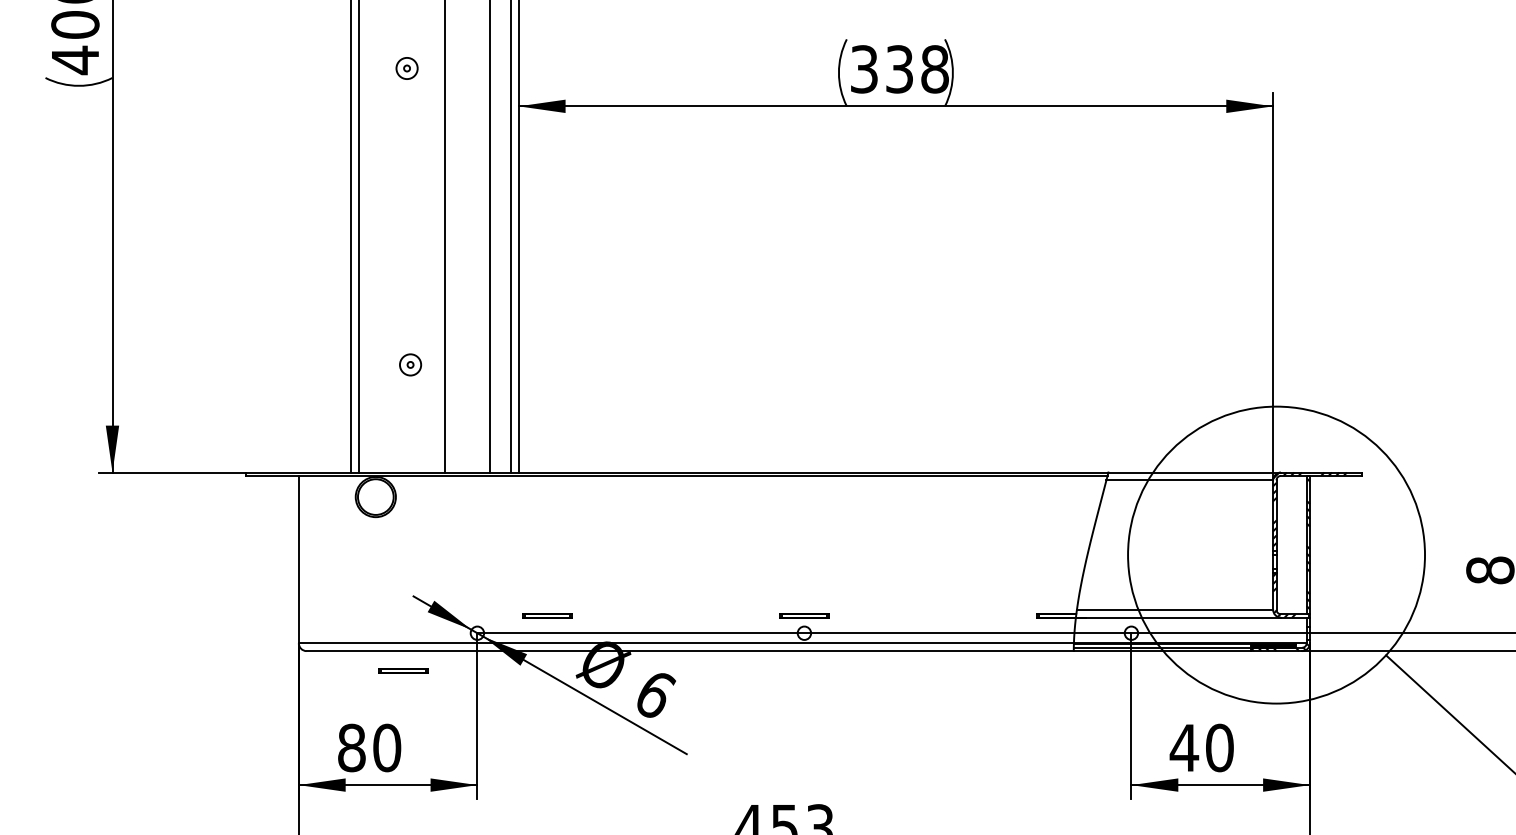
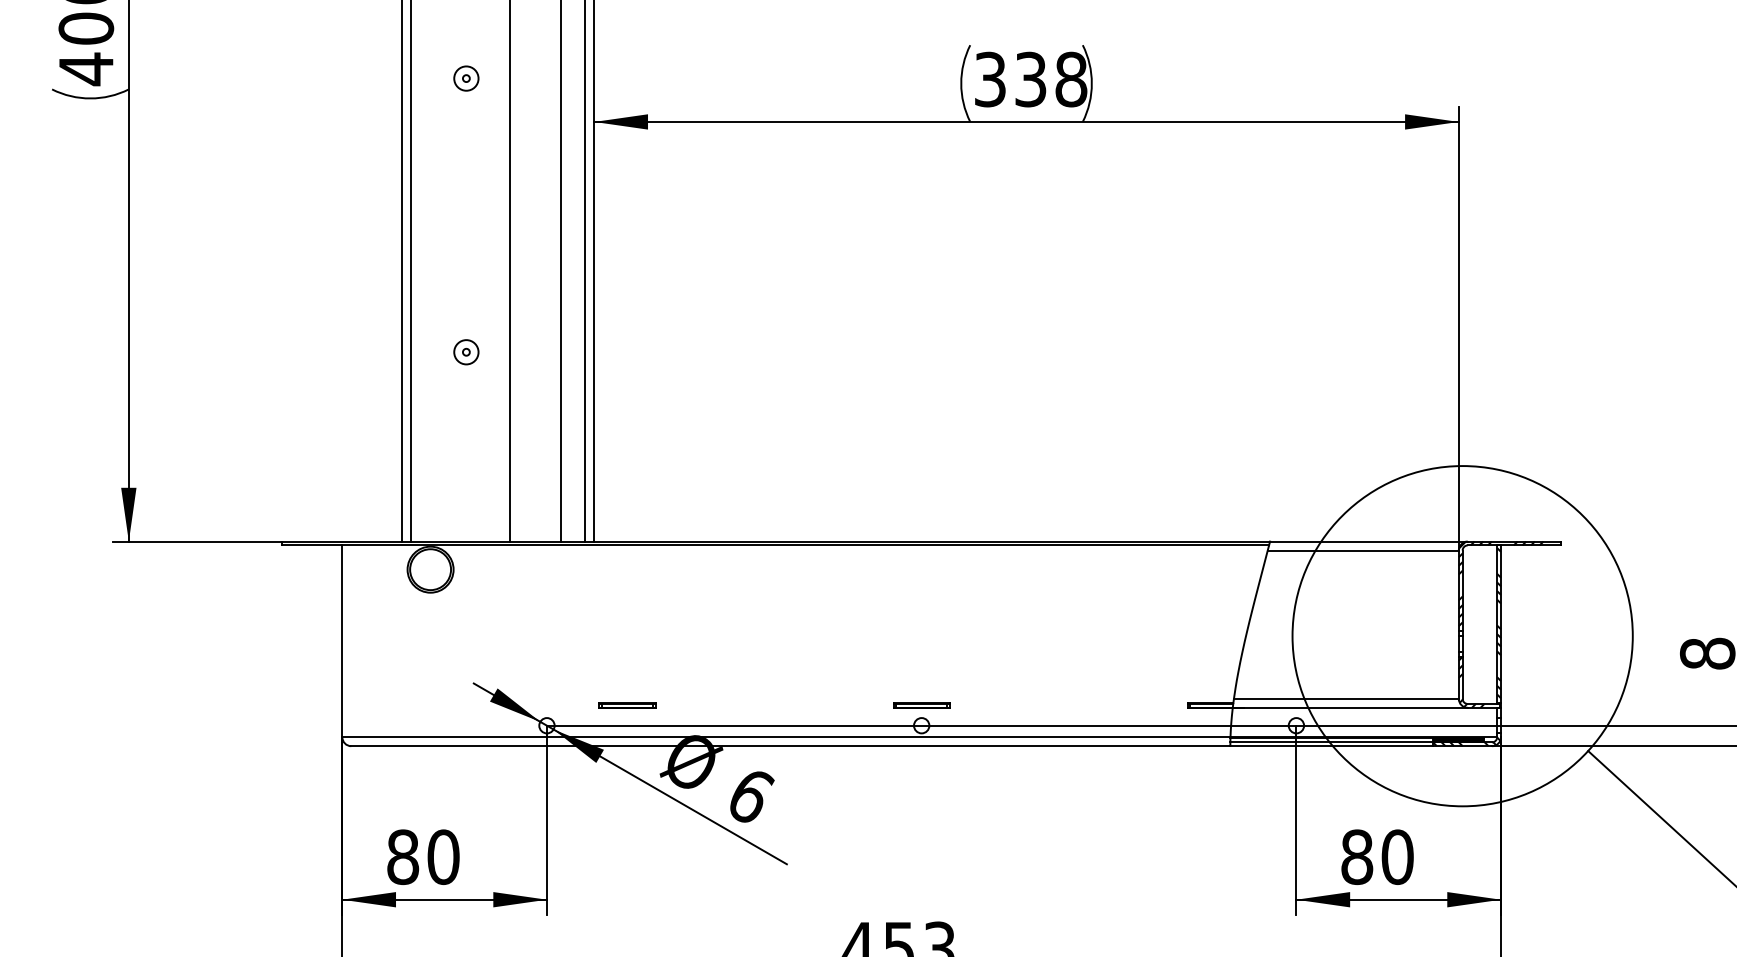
part: (410, 365) -> (466, 352), moved
part: (403, 670) -> (462, 768), removed
text: (1183, 748) -> (1356, 857), 40 -> 80

